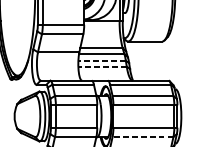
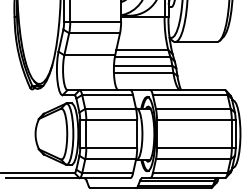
line: (101, 60) -> (142, 65), dashed -> solid
line: (102, 66) -> (143, 72), dashed -> solid
line: (142, 137) -> (192, 159), dashed -> solid

